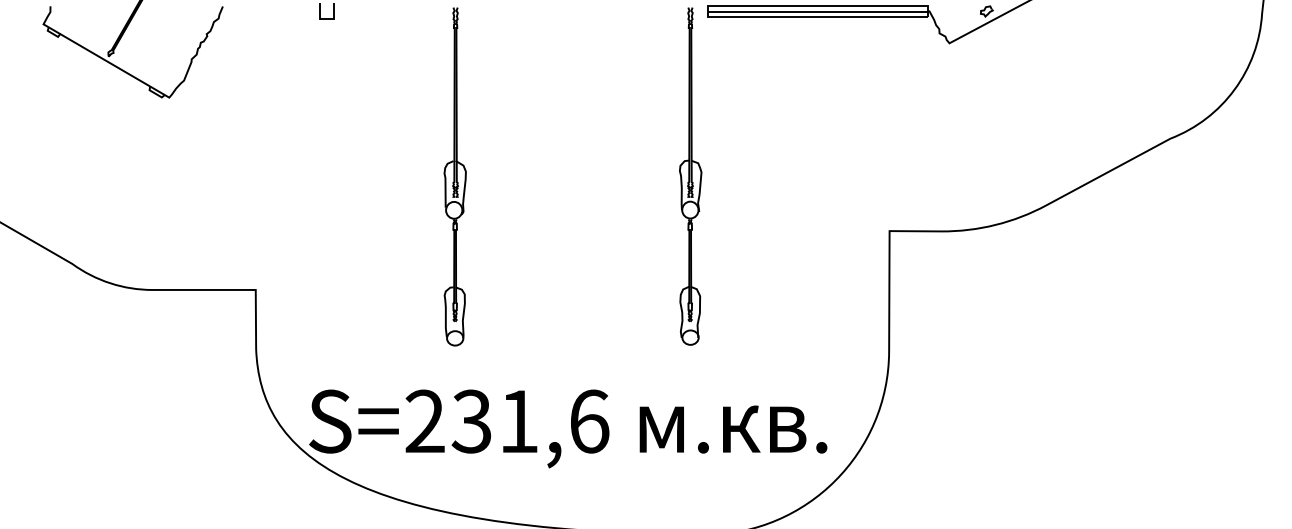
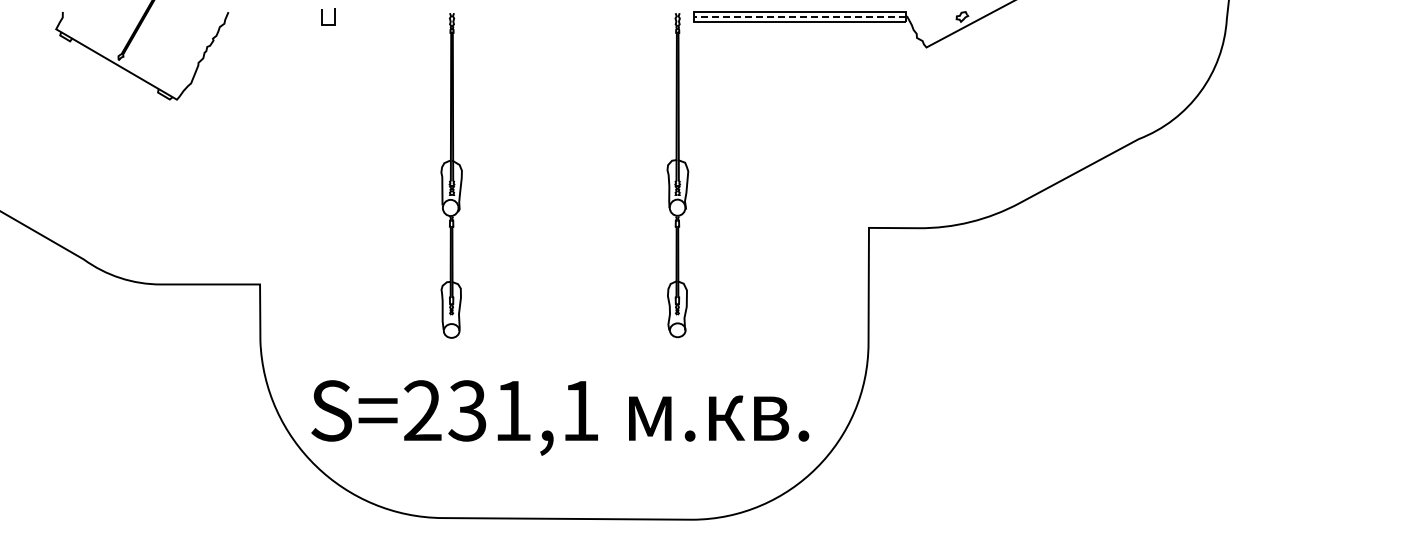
line: (817, 12) -> (799, 17), solid -> dashed
text: (589, 421) -> (580, 410), S=231,6 -> S=231,1

